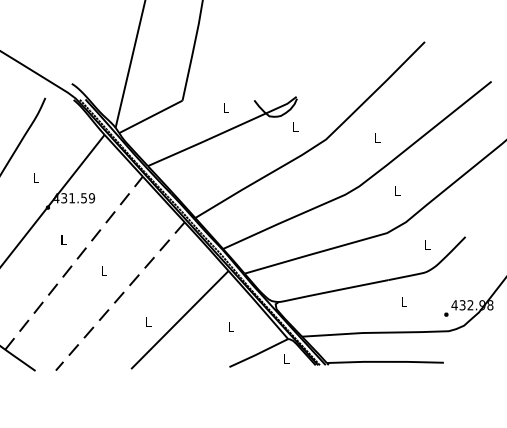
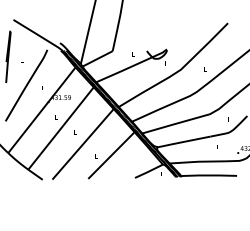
line: (74, 263) -> (61, 128), dashed -> solid
line: (121, 296) -> (83, 144), dashed -> solid

